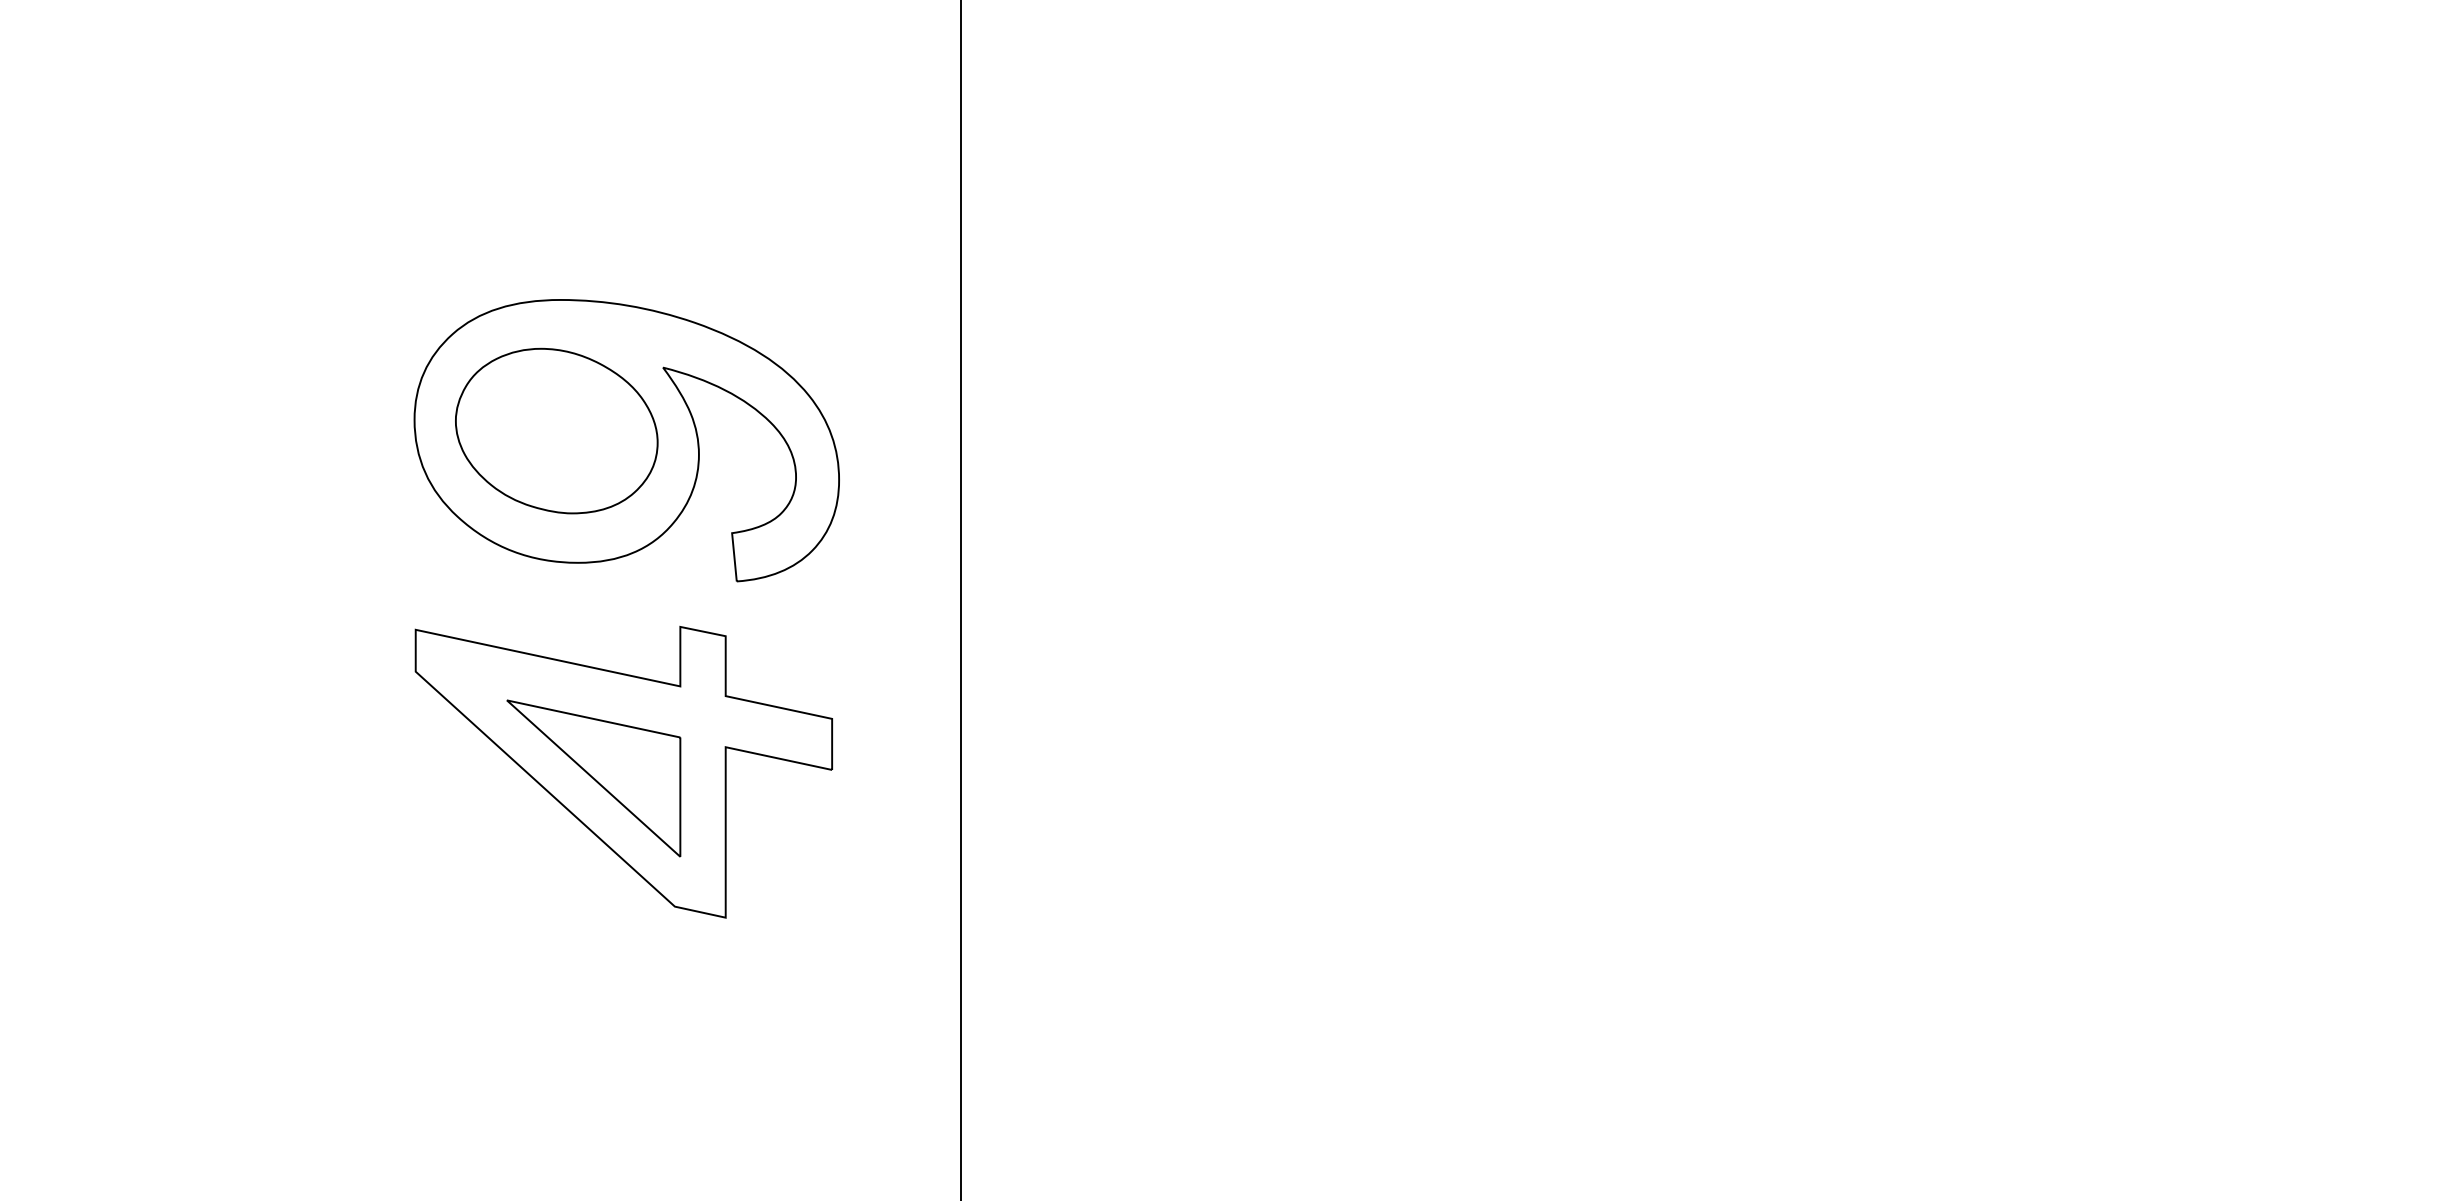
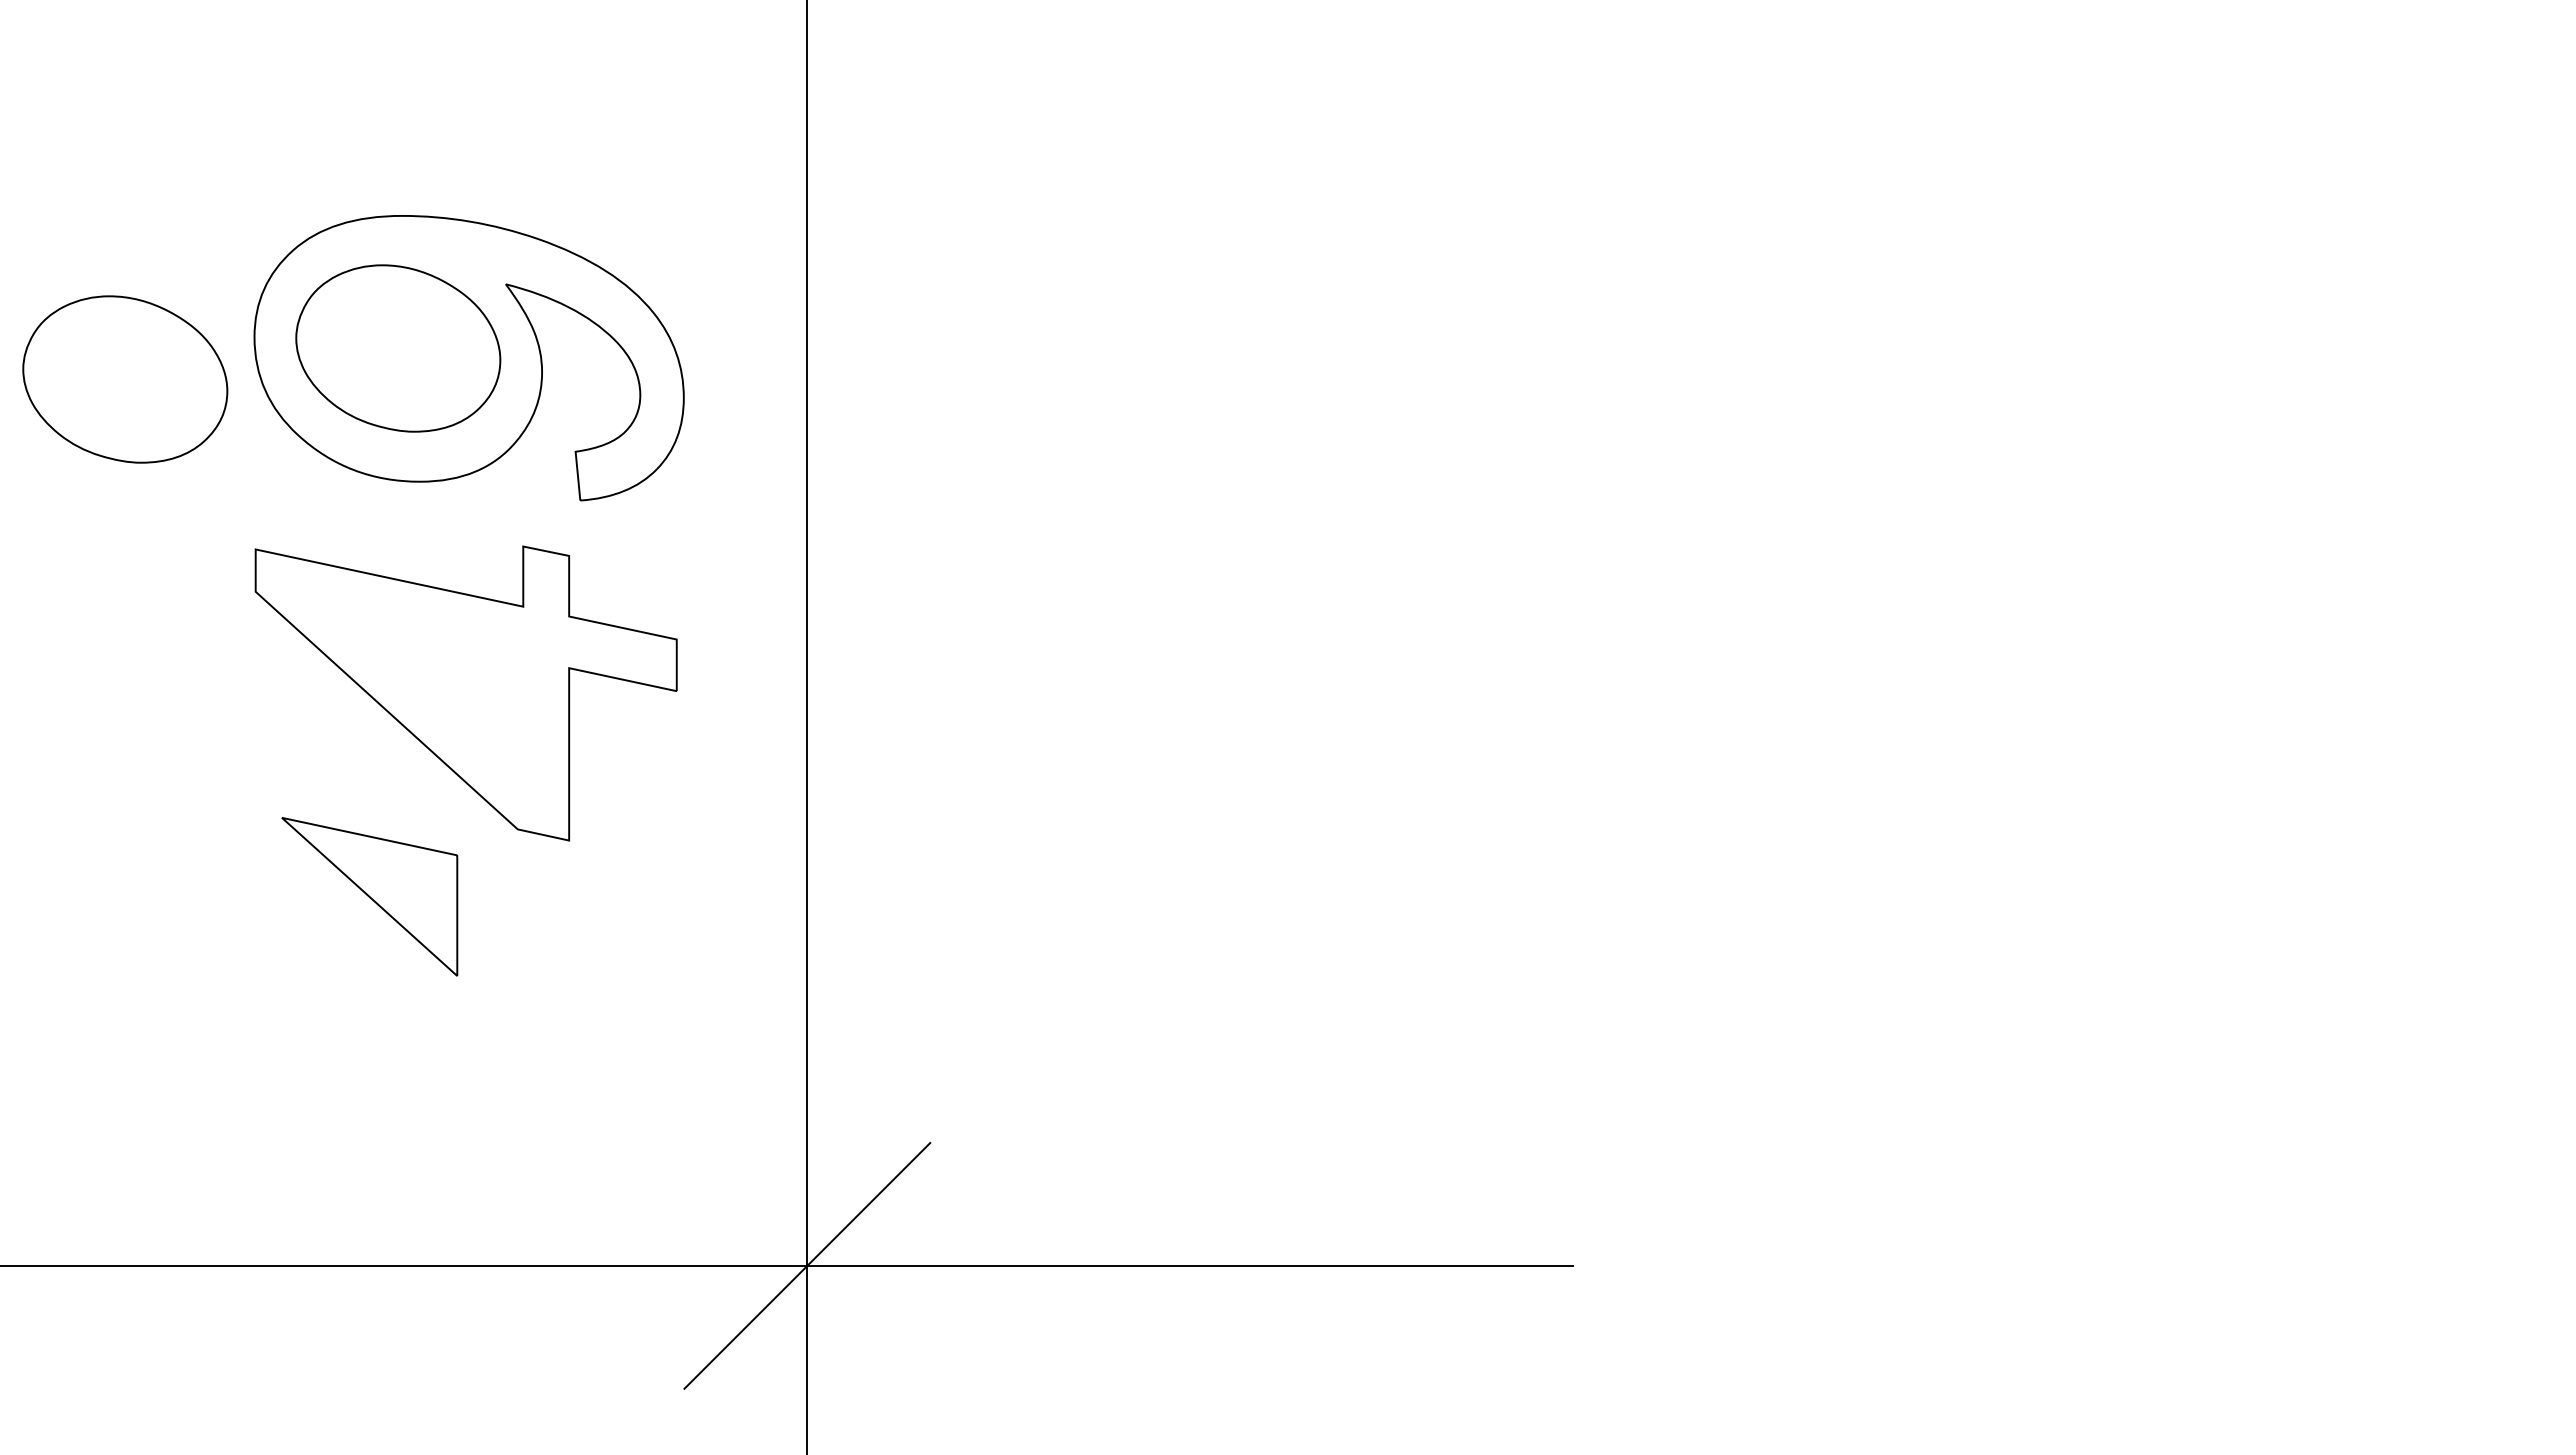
part: (286, 461) -> (125, 379), added
part: (593, 778) -> (369, 896), moved

